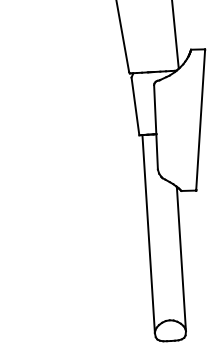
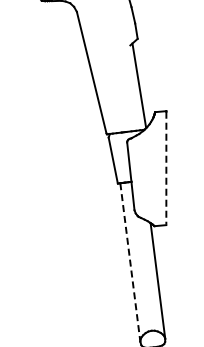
line: (200, 120) -> (166, 168), solid -> dashed
line: (148, 234) -> (130, 262), solid -> dashed

